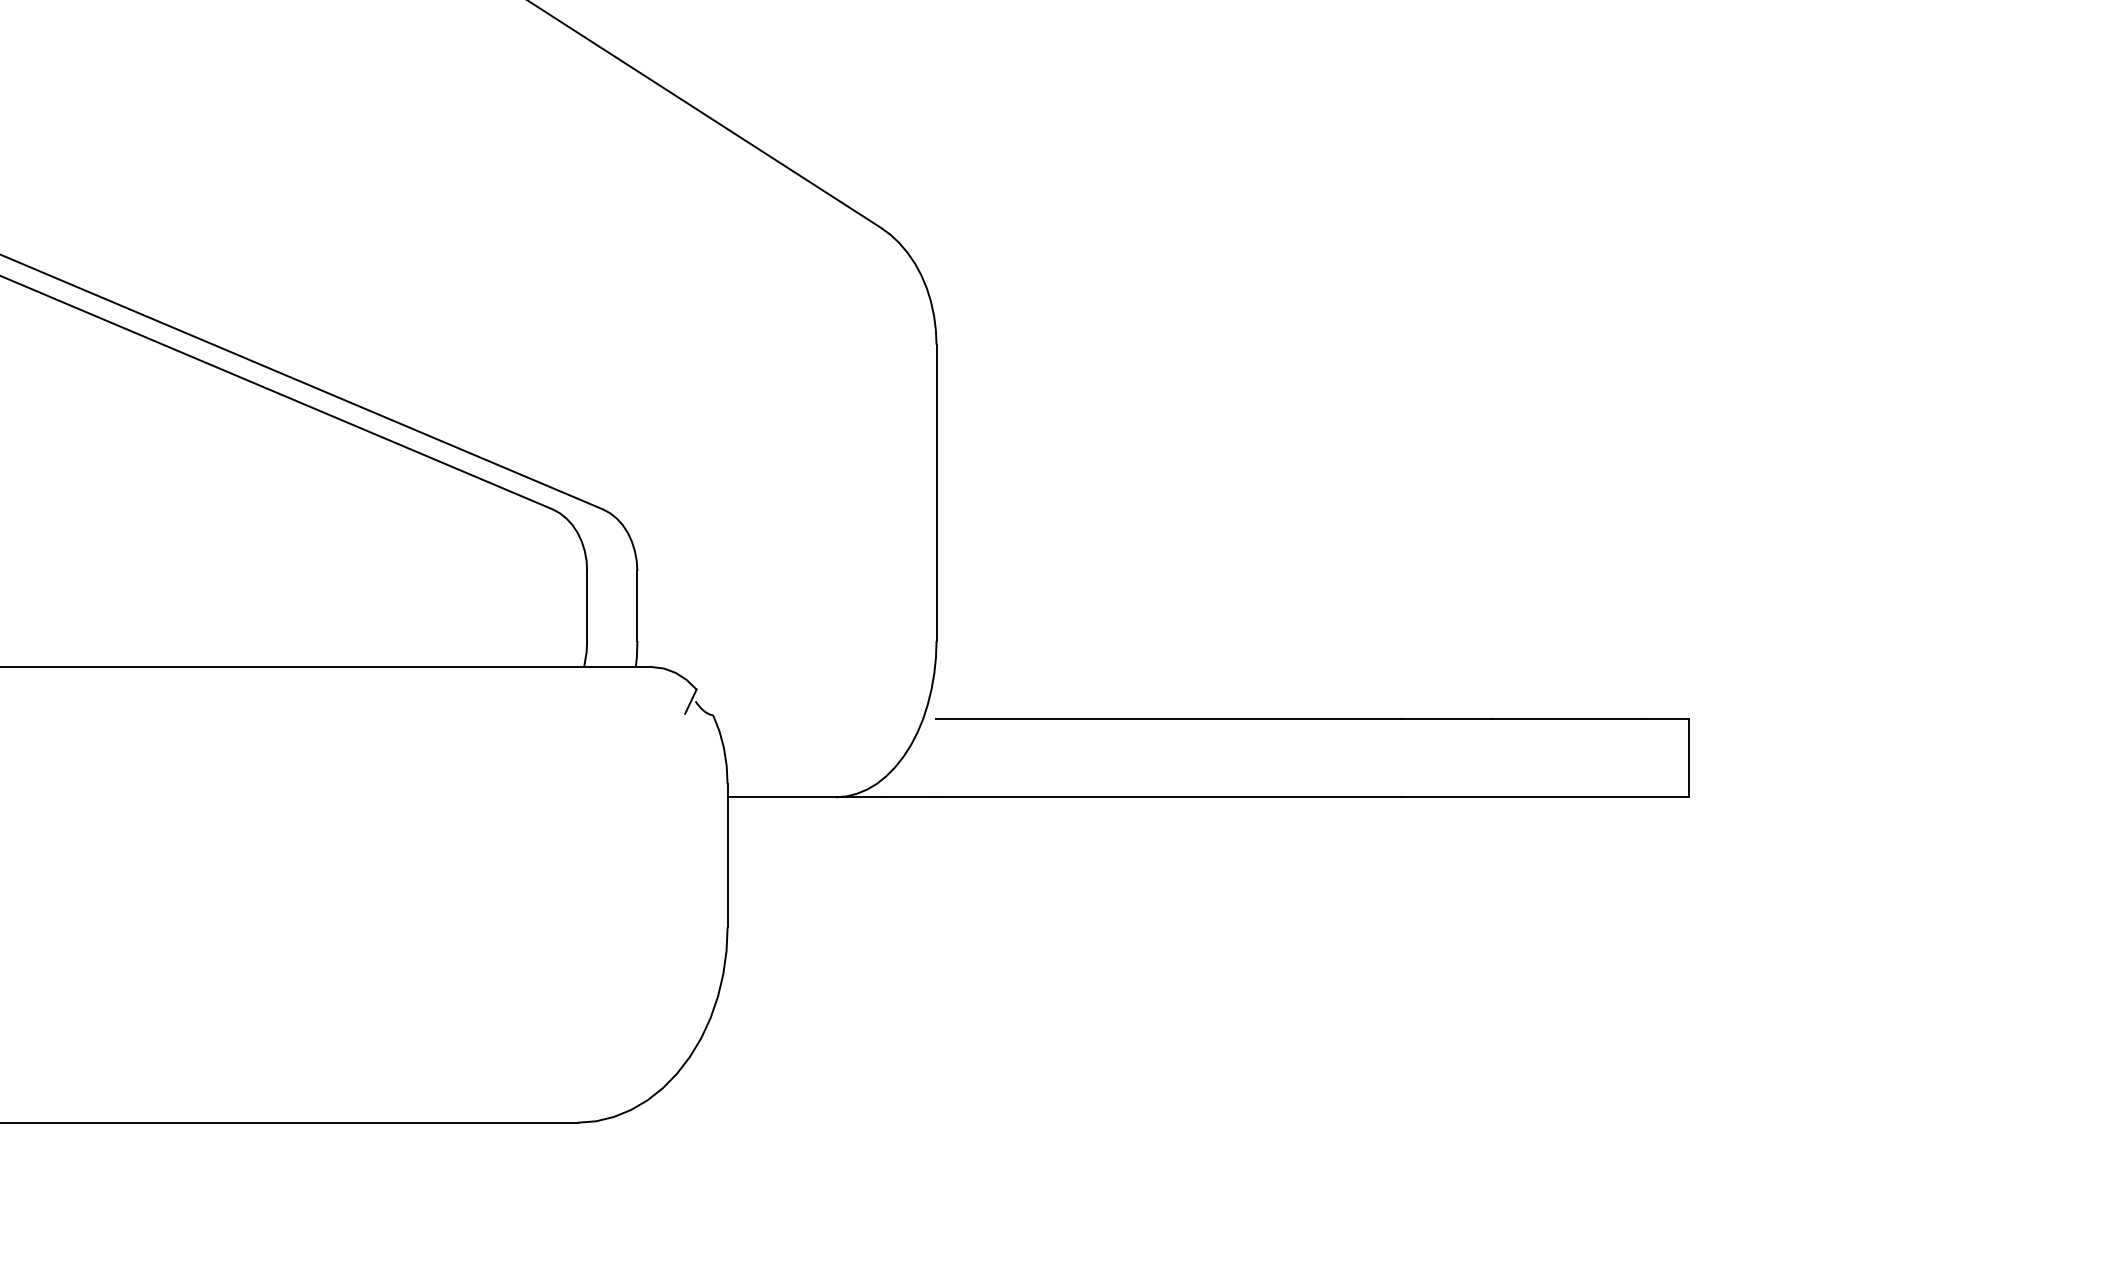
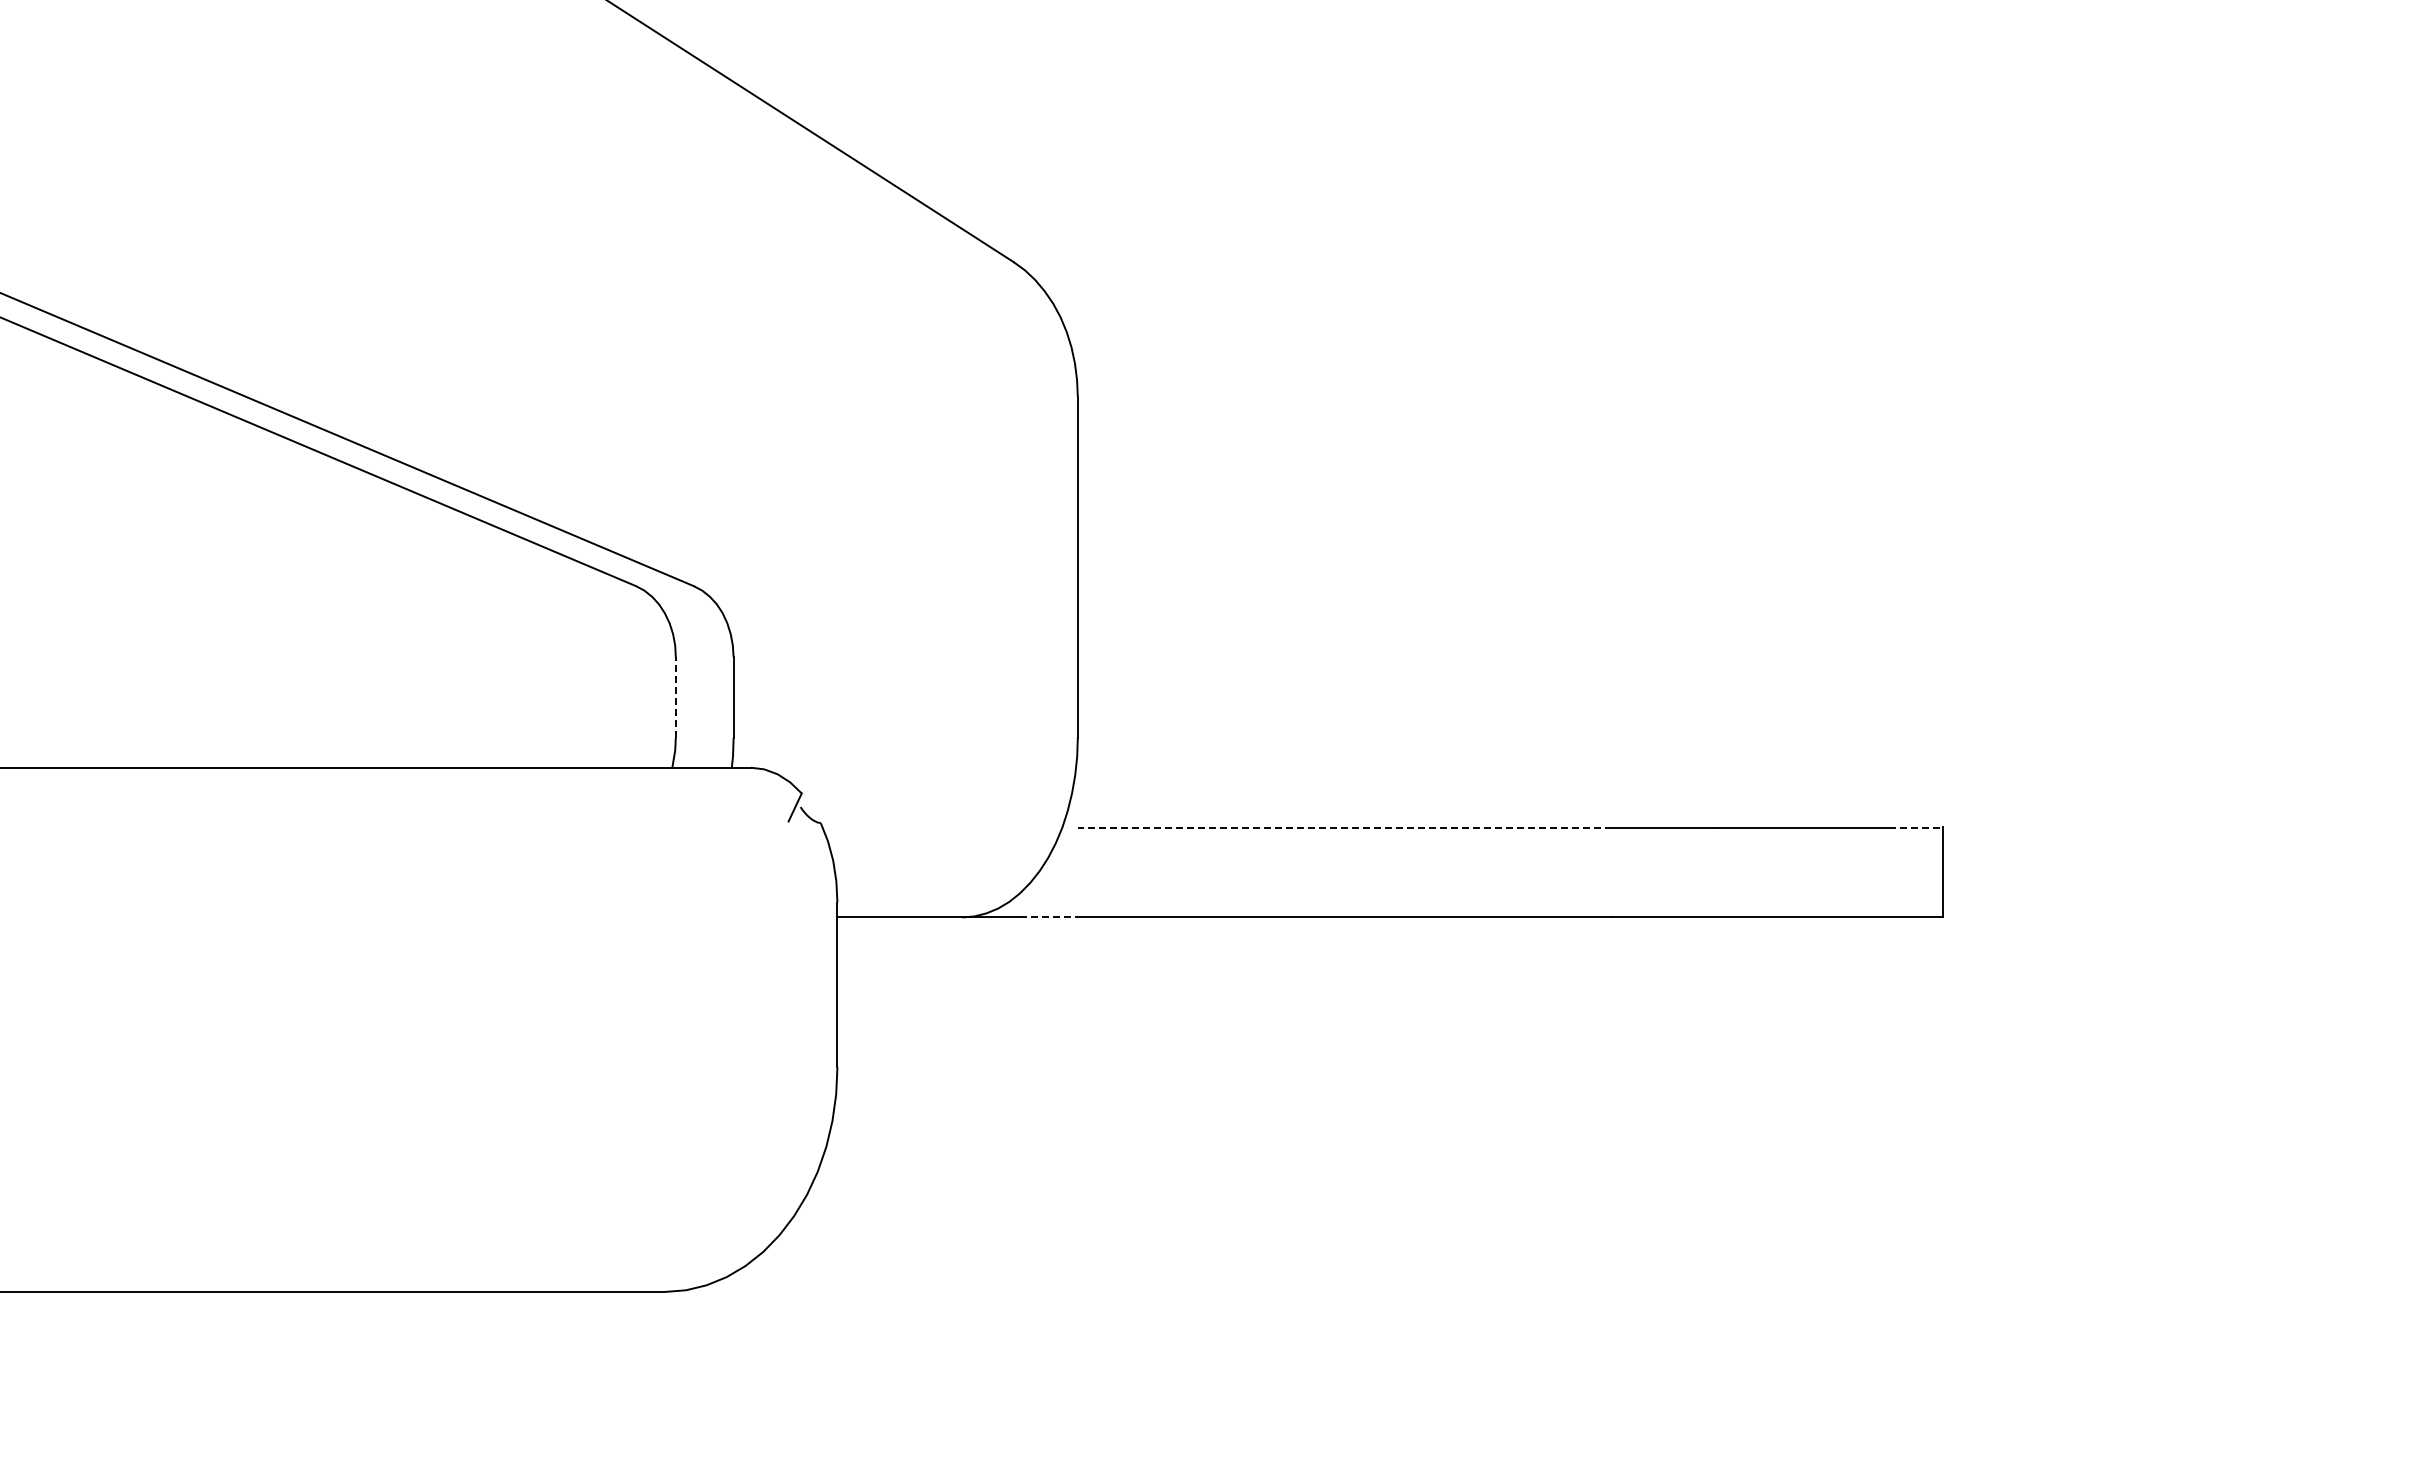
line: (586, 606) -> (675, 697), solid -> dashed
line: (1168, 719) -> (1344, 827), solid -> dashed
line: (1665, 719) -> (1916, 827), solid -> dashed
line: (911, 797) -> (1048, 917), solid -> dashed

